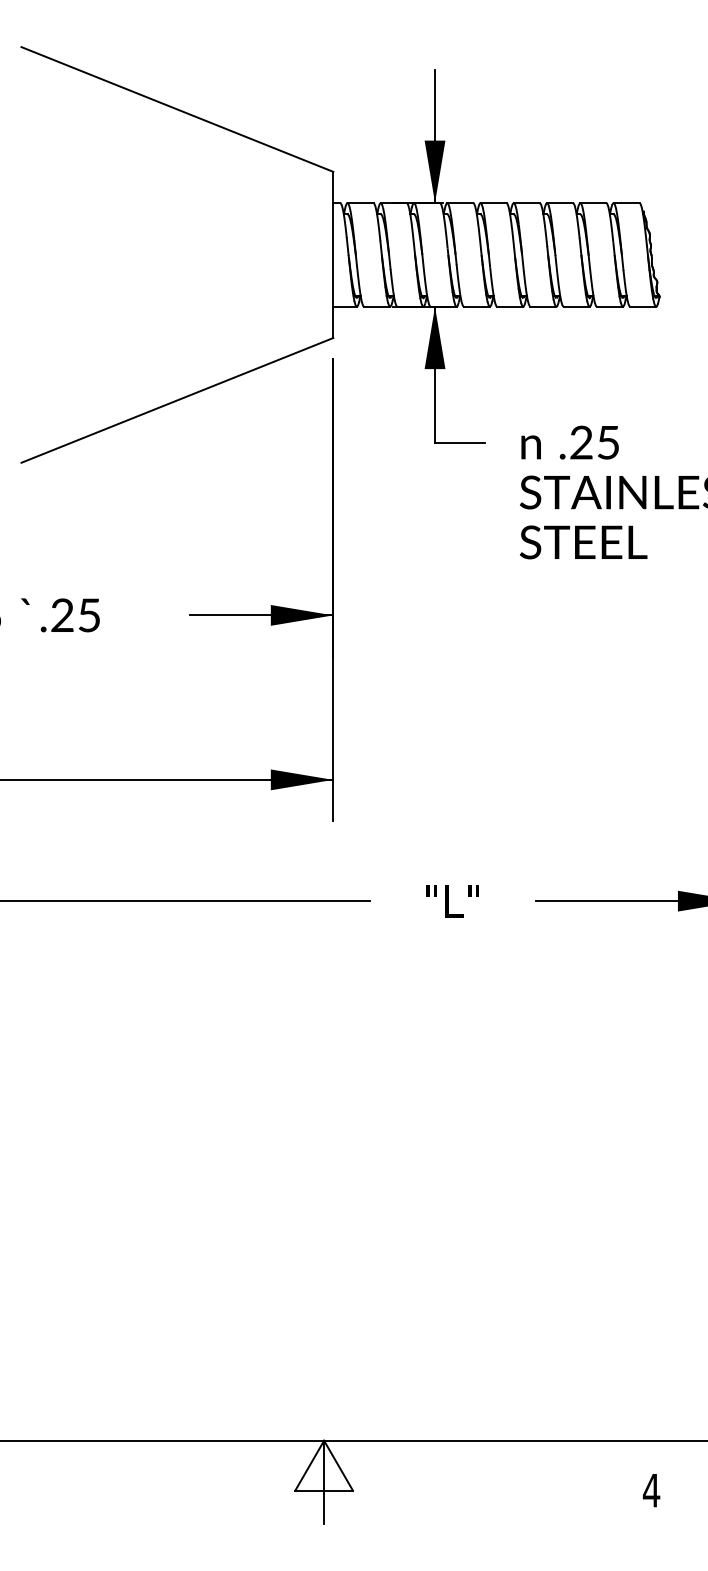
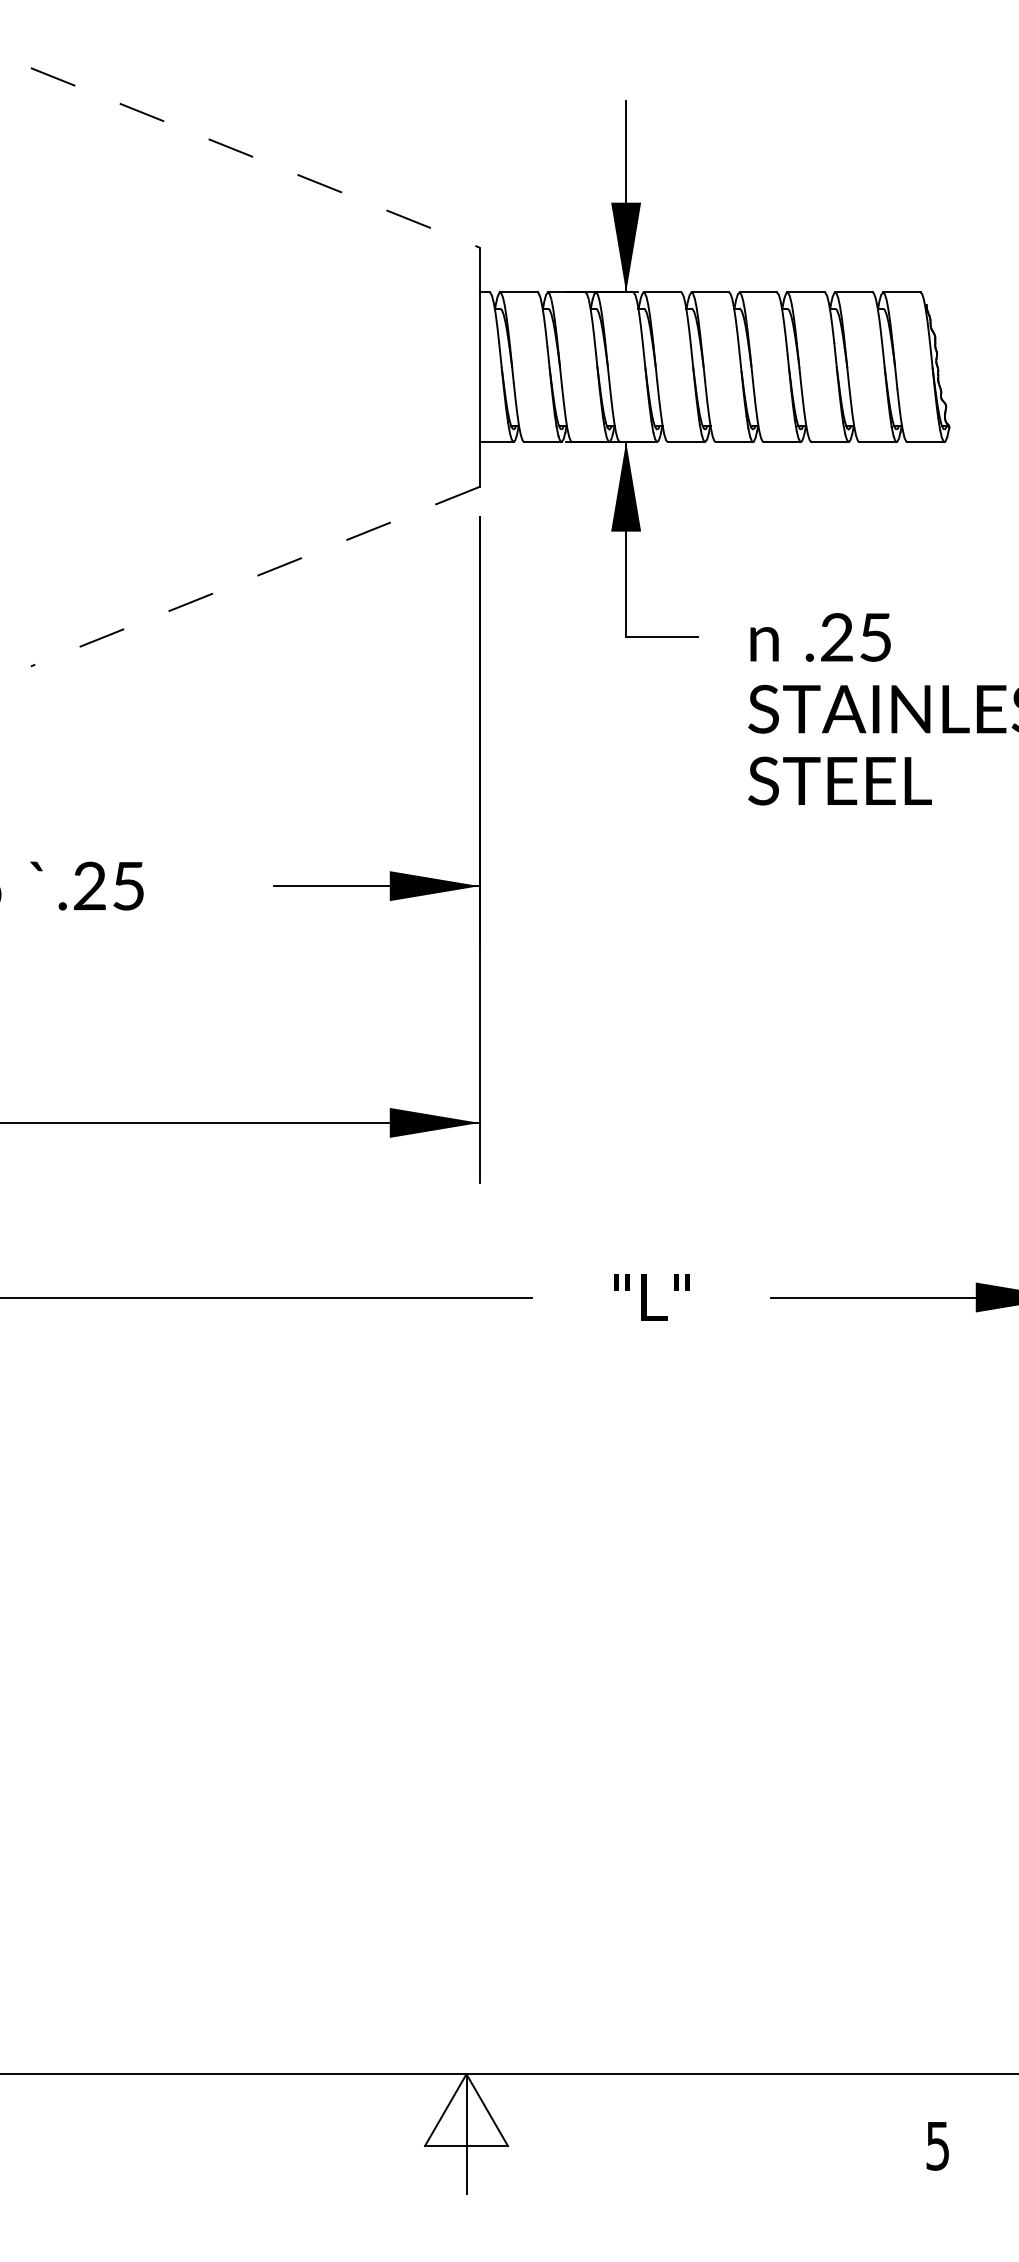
line: (177, 109) -> (255, 157), solid -> dashed
line: (177, 400) -> (255, 576), solid -> dashed
text: (651, 1490) -> (937, 2145), 4 -> 5

